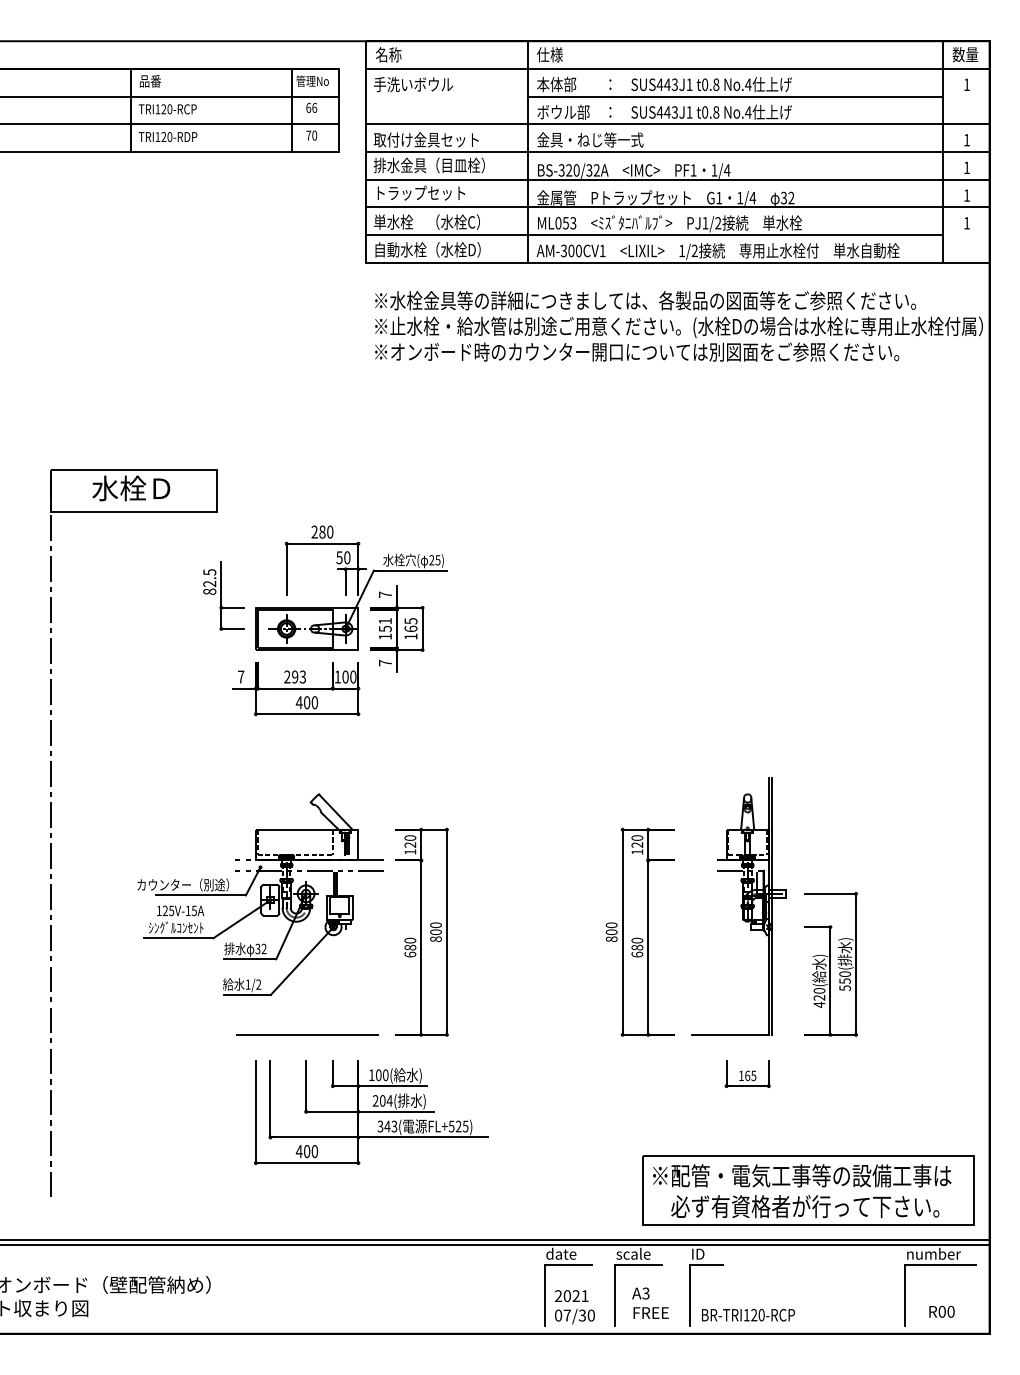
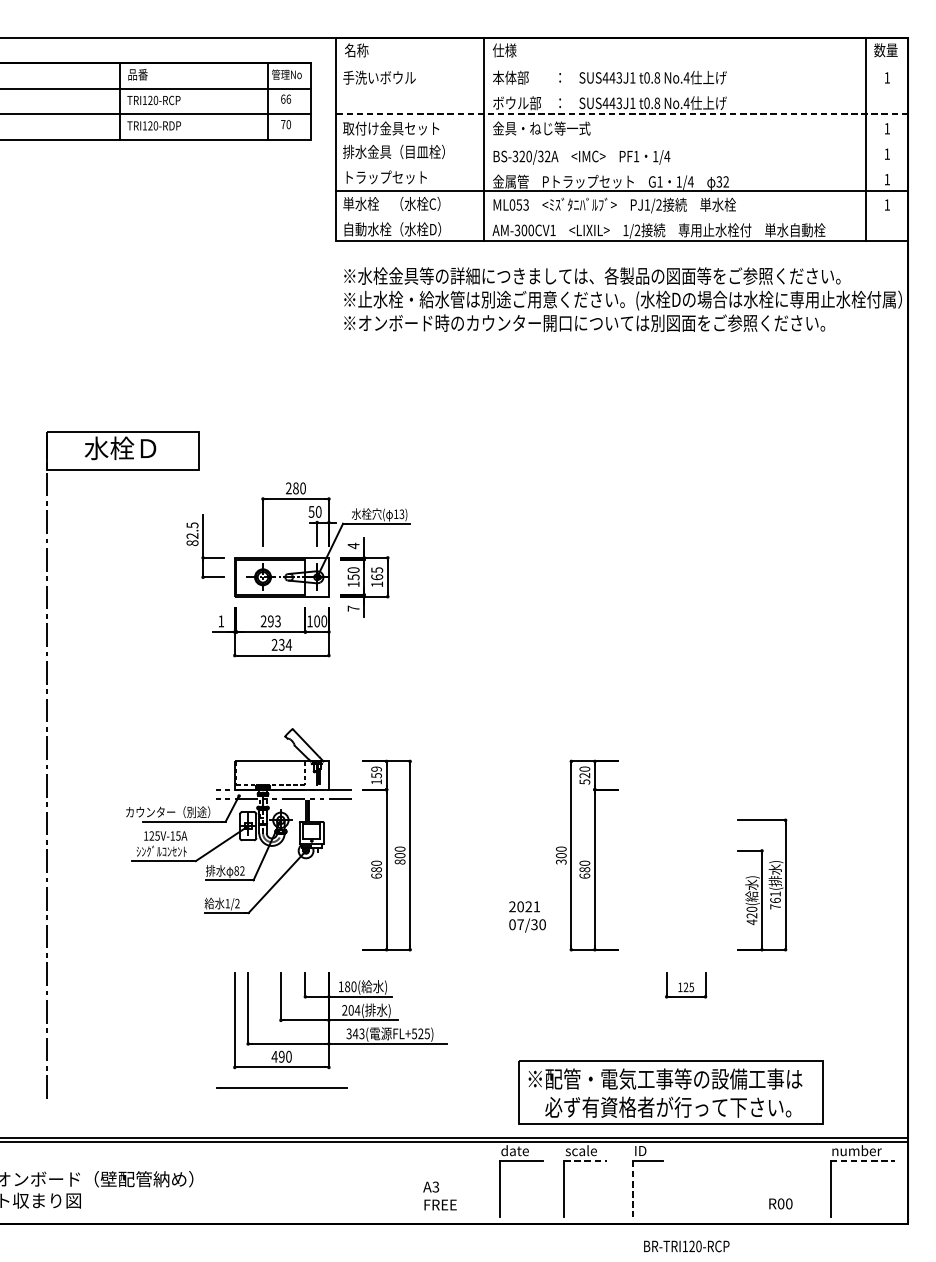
line: (677, 68) -> (621, 63), removed
line: (735, 96) -> (674, 88), removed
line: (677, 124) -> (621, 114), solid -> dashed
line: (677, 152) -> (621, 140), removed
line: (677, 179) -> (621, 164), removed
line: (654, 235) -> (600, 216), removed
text: (434, 560) -> (398, 514), 25) -> 13)
text: (385, 594) -> (353, 545), 7 -> 4
text: (384, 621) -> (352, 570), 151 -> 150
text: (241, 676) -> (221, 620), 7 -> 1
text: (306, 702) -> (281, 644), 400 -> 234
text: (410, 841) -> (376, 772), 120 -> 159
text: (637, 851) -> (584, 781), 120 -> 520
part: (738, 906) -> (677, 831), removed
text: (611, 939) -> (561, 862), 800 -> 300
text: (257, 948) -> (236, 870), 32 -> 82
text: (845, 981) -> (775, 900), 550( -> 761(
line: (307, 1034) -> (282, 1087), moved
text: (378, 1075) -> (347, 987), 100( -> 180(
text: (747, 1075) -> (685, 987), 165 -> 125
text: (306, 1151) -> (281, 1056), 400 -> 490
part: (808, 1190) -> (671, 1092), moved
line: (638, 1265) -> (585, 1161), solid -> dashed
line: (940, 1265) -> (863, 1161), solid -> dashed
line: (689, 1295) -> (632, 1188), solid -> dashed
text: (650, 1302) -> (440, 1195), moved
text: (574, 1307) -> (527, 917), moved
text: (941, 1311) -> (780, 1203), moved
text: (748, 1314) -> (686, 1245), moved

